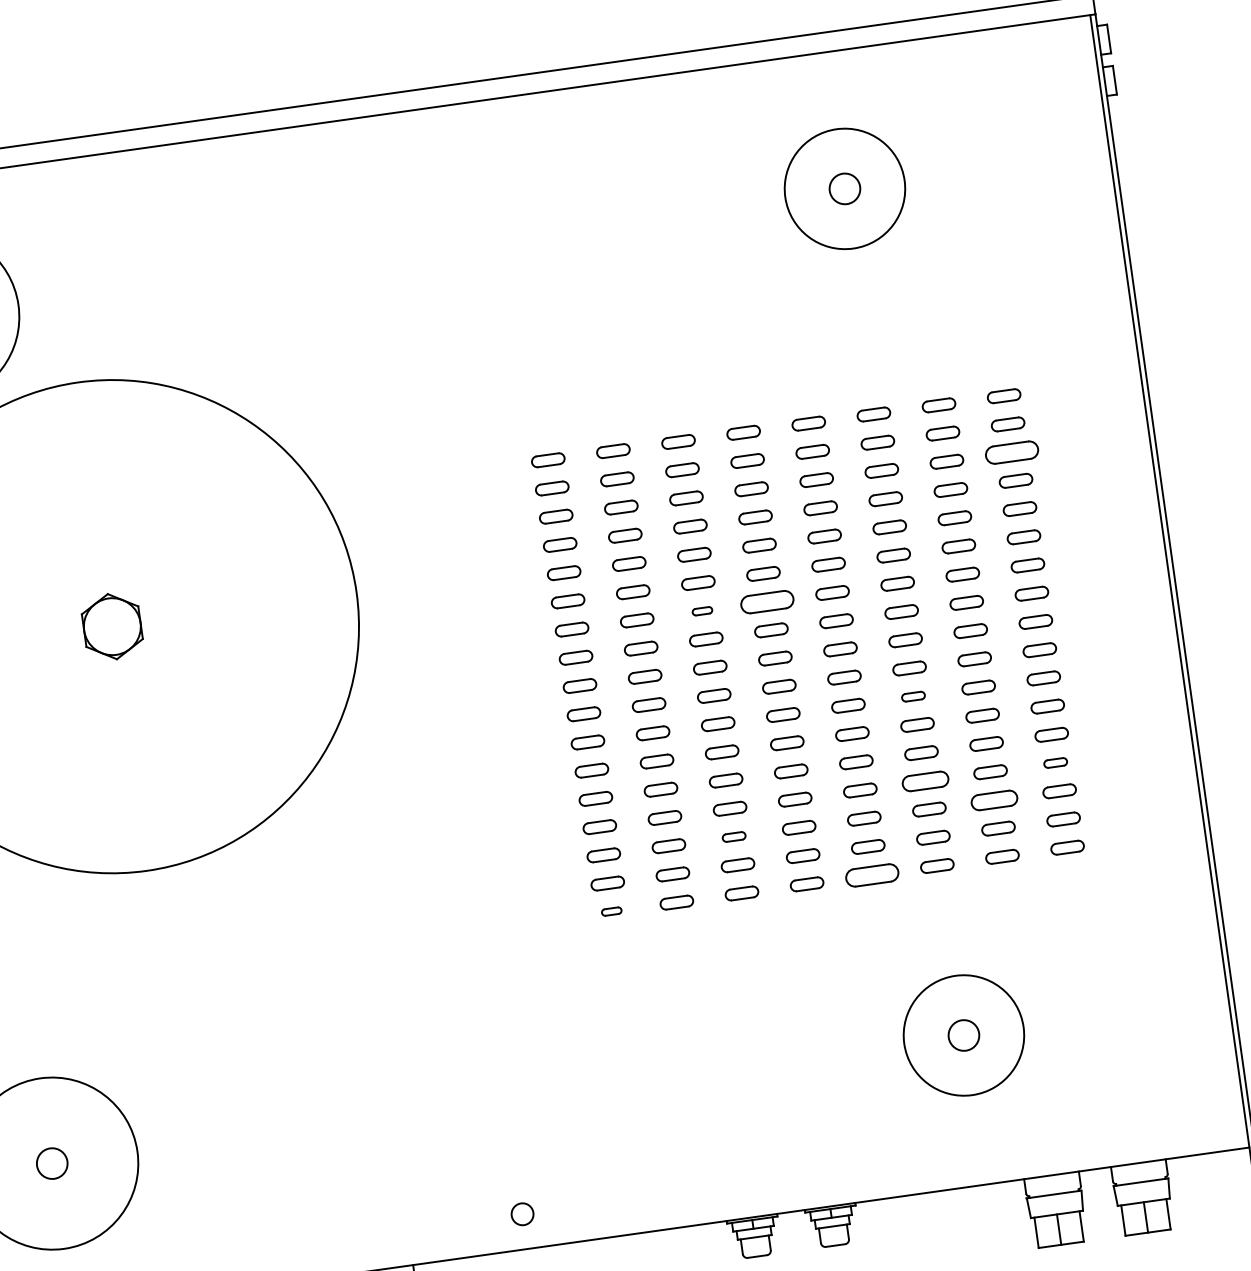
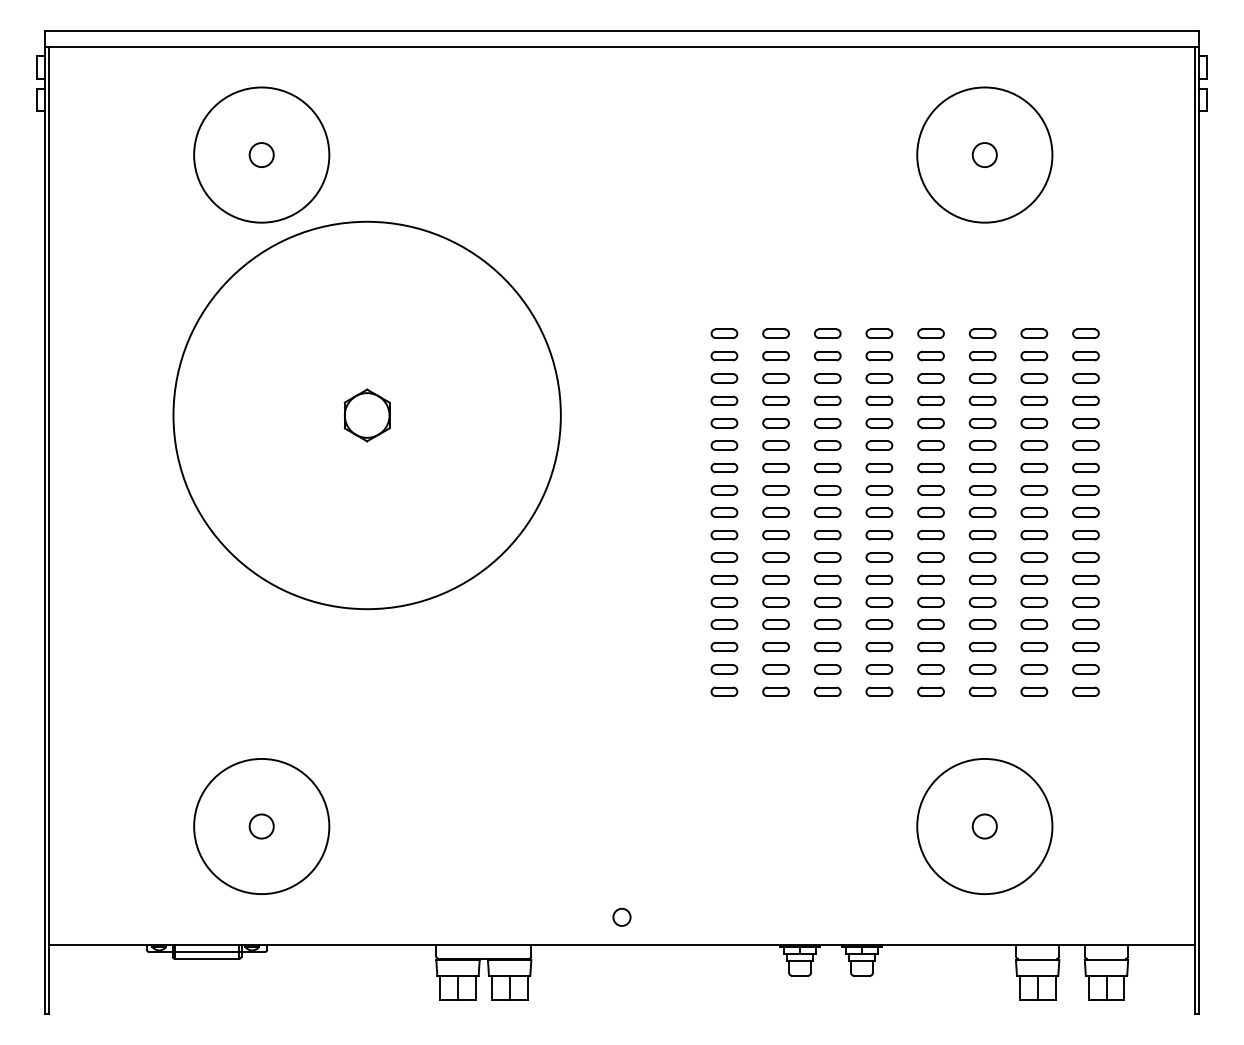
circle: (844, 188) -> (984, 154), size x1.43
part: (1011, 452) -> (1085, 378), size x0.62
part: (767, 601) -> (879, 467), size x0.62
part: (701, 610) -> (827, 467), size x1.67
part: (913, 696) -> (982, 557), size x1.43
part: (1055, 762) -> (1085, 624), size x1.43
part: (925, 781) -> (982, 624), size x0.71
part: (994, 799) -> (1034, 646), size x0.71
part: (733, 836) -> (827, 646), size x1.43
part: (871, 874) -> (930, 691), size x0.62
part: (611, 911) -> (724, 691), size x1.67
circle: (963, 1035) -> (984, 826), size x1.43

